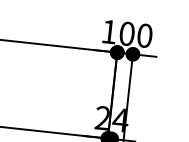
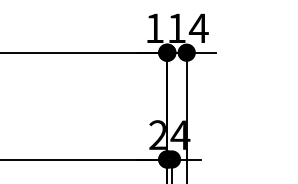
text: (136, 34) -> (188, 28), 100 -> 114

